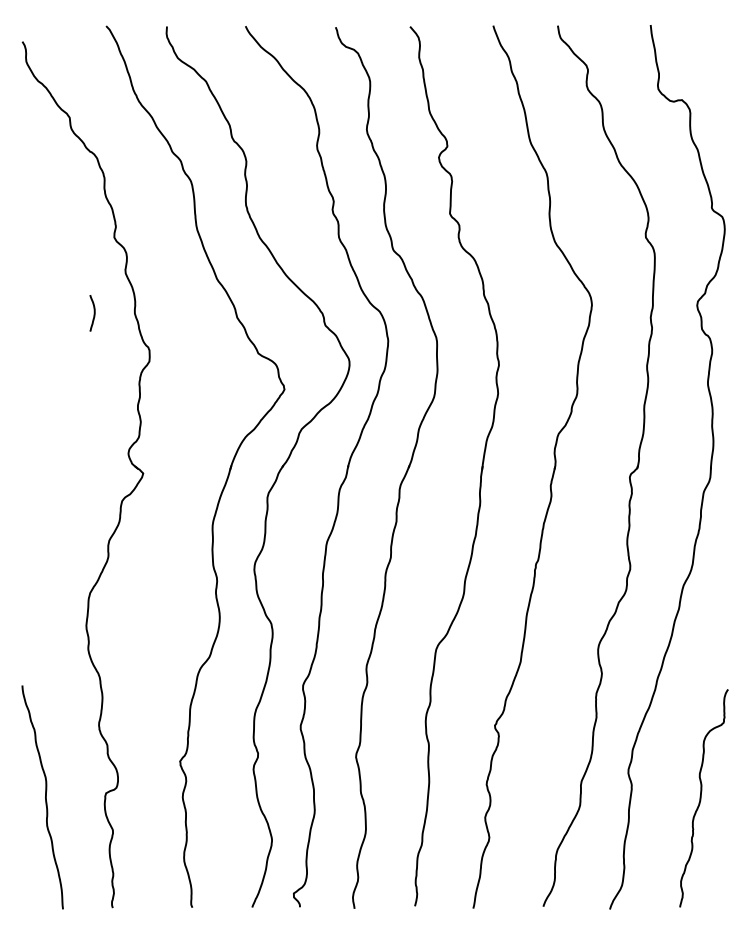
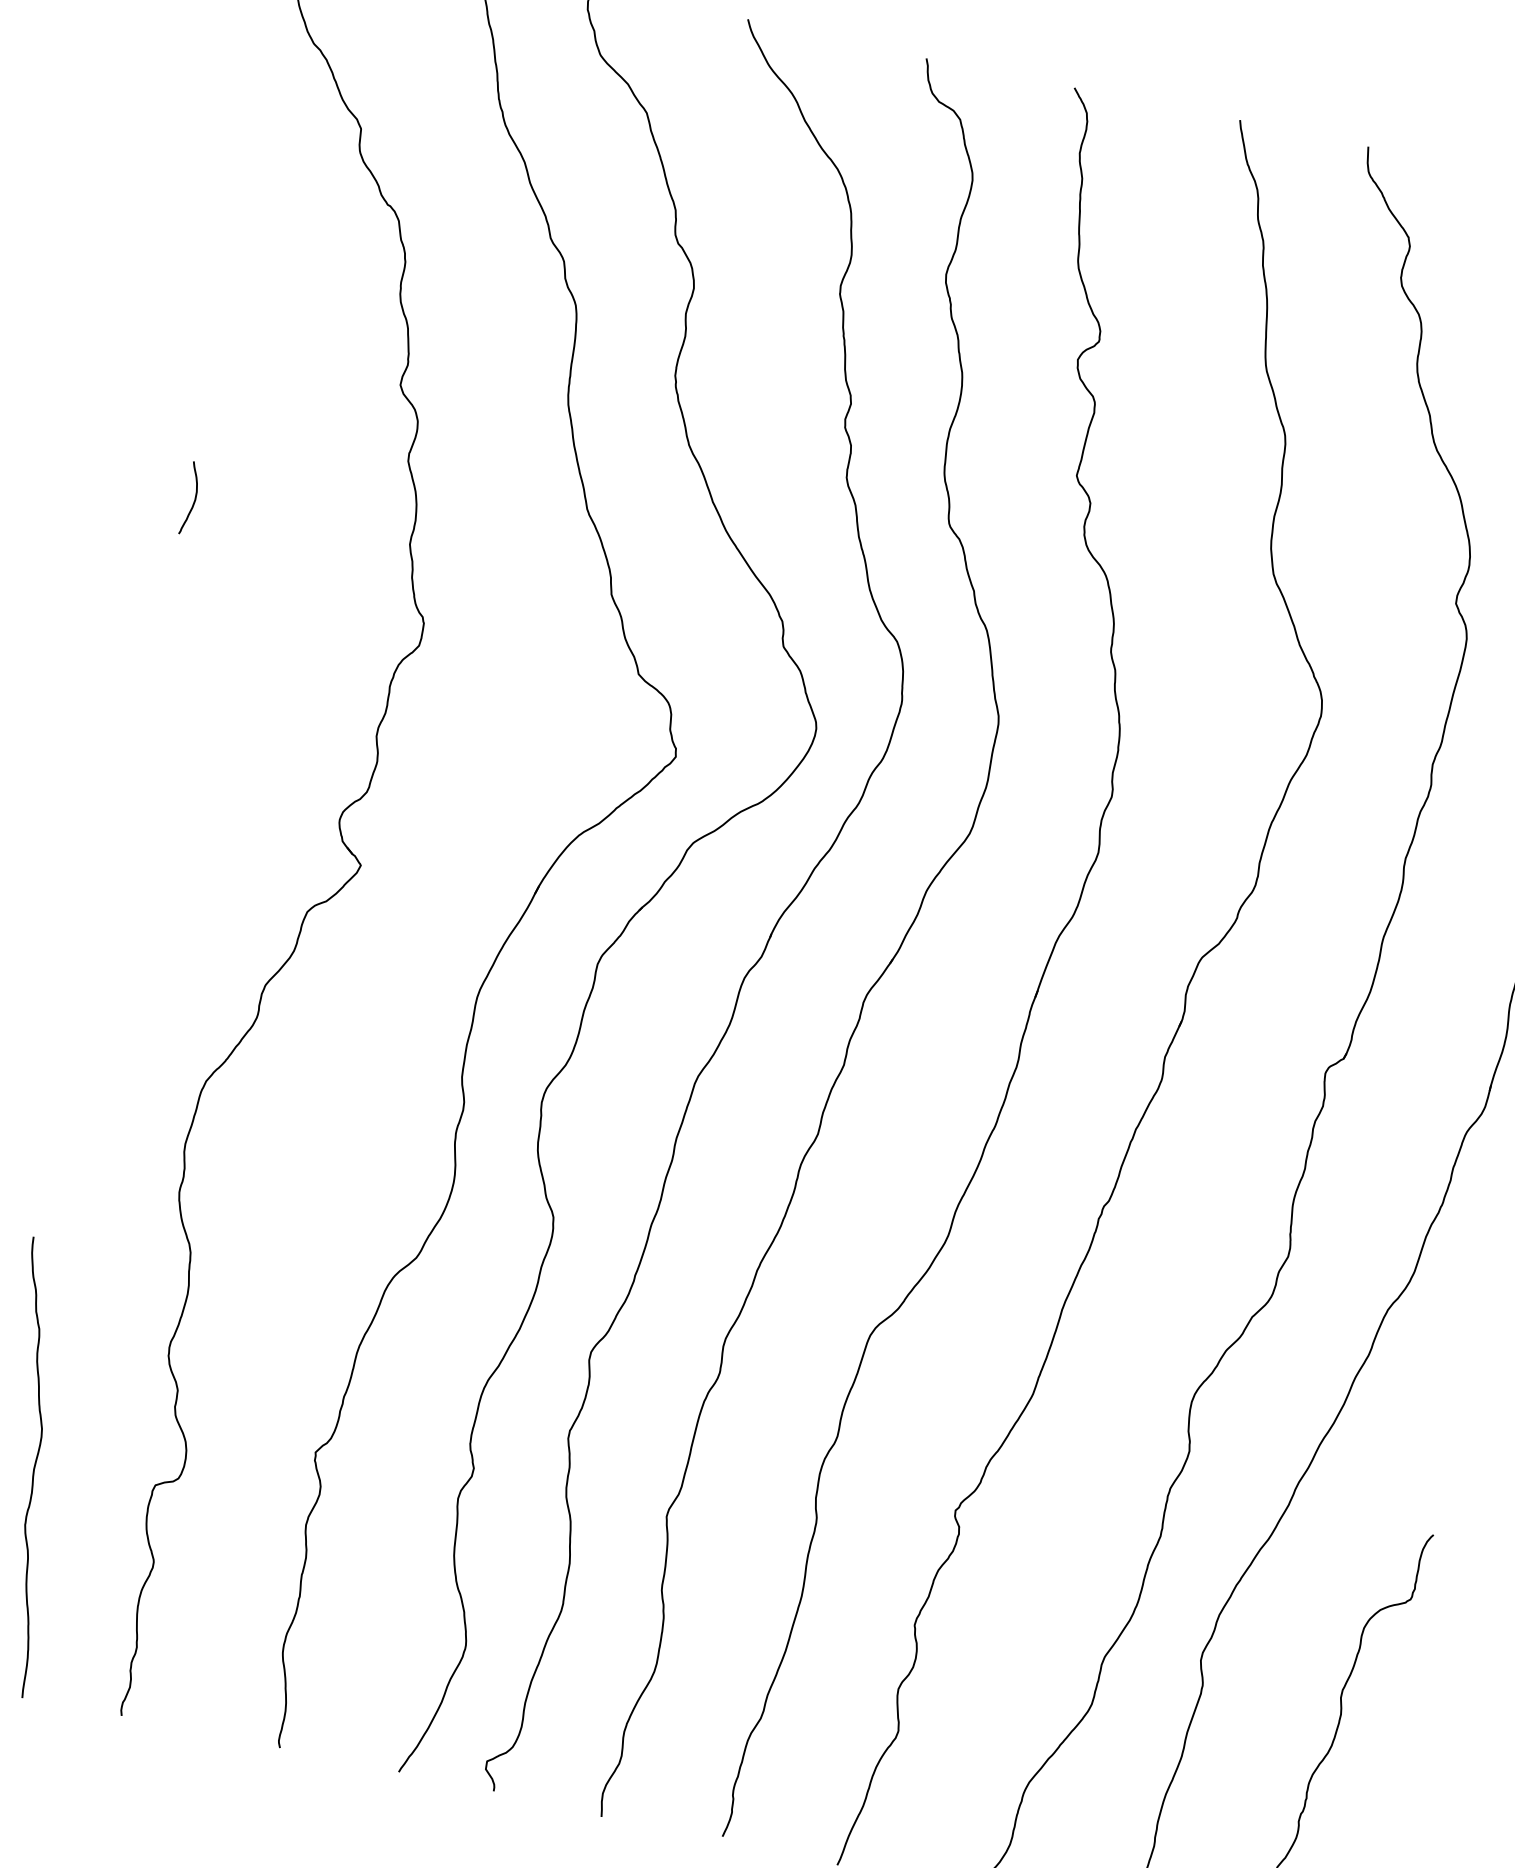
curve: (93, 313) -> (192, 499), moved

